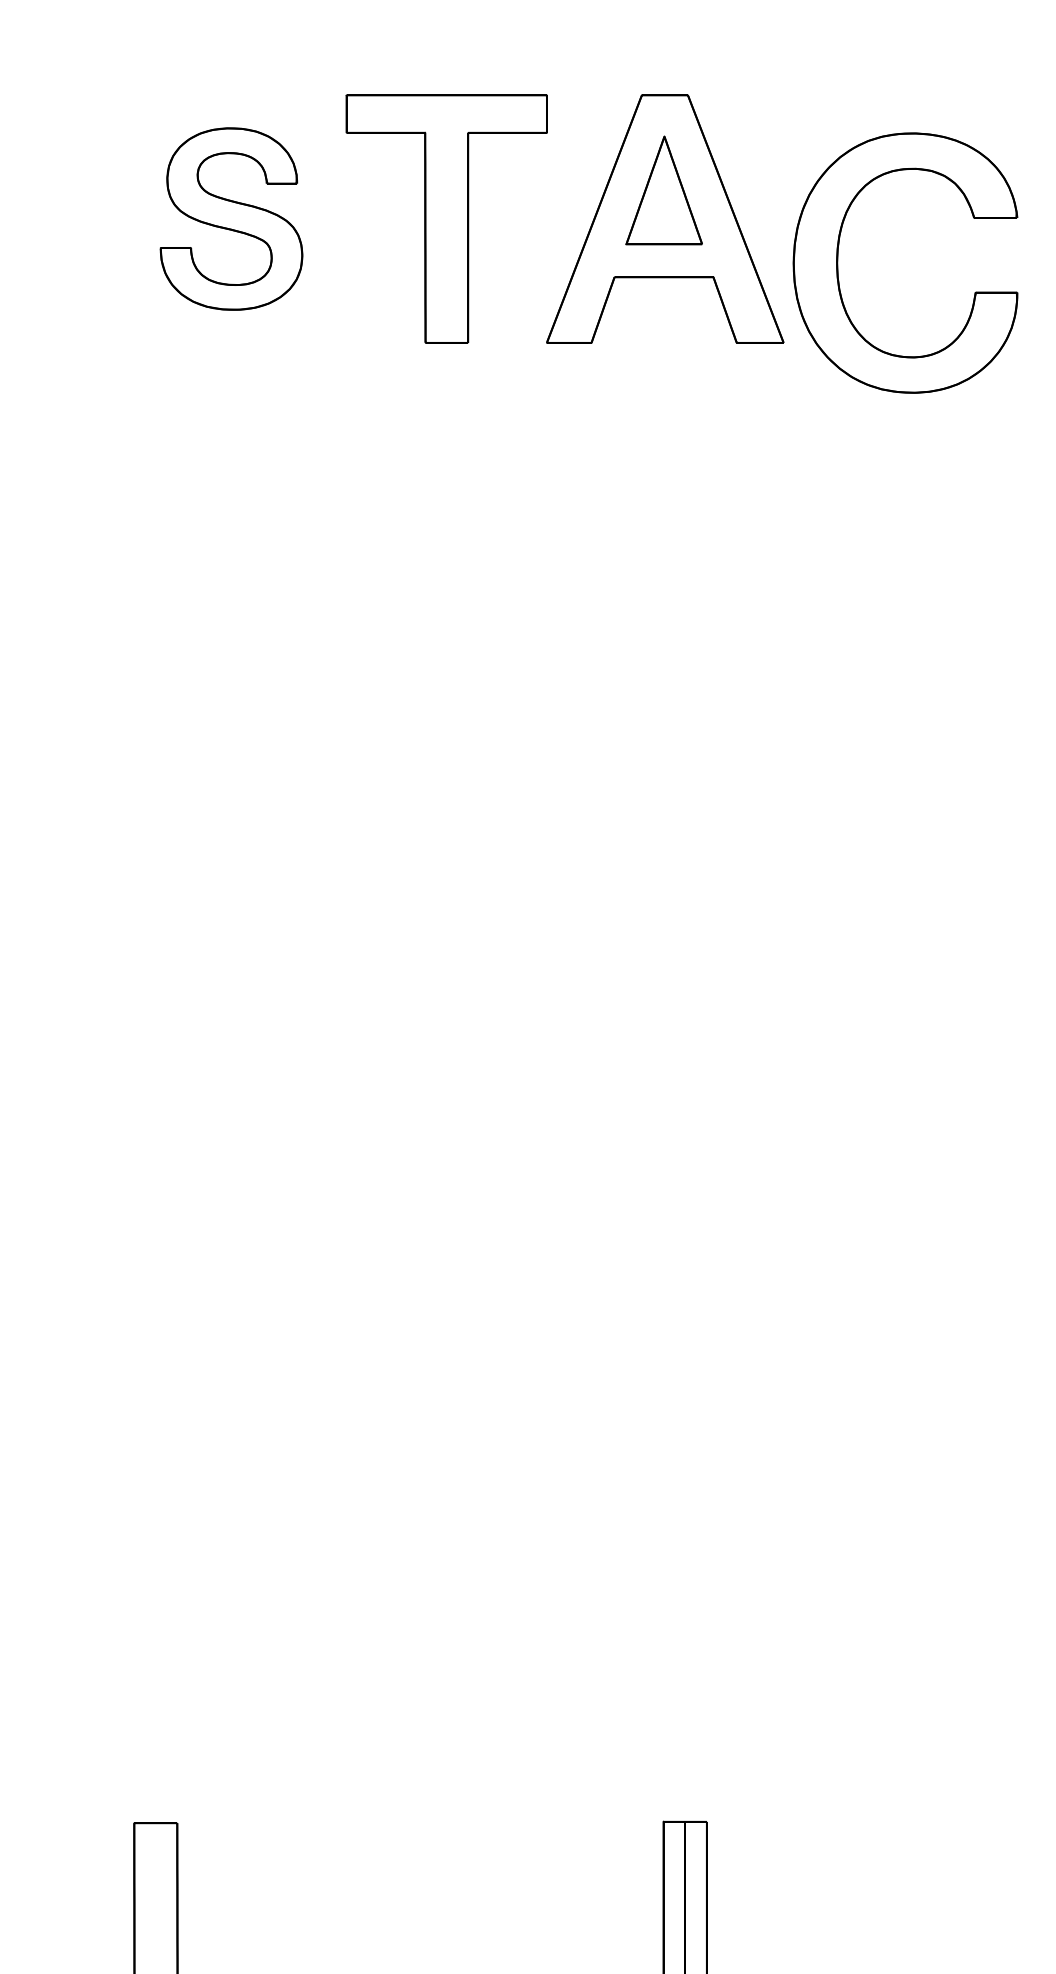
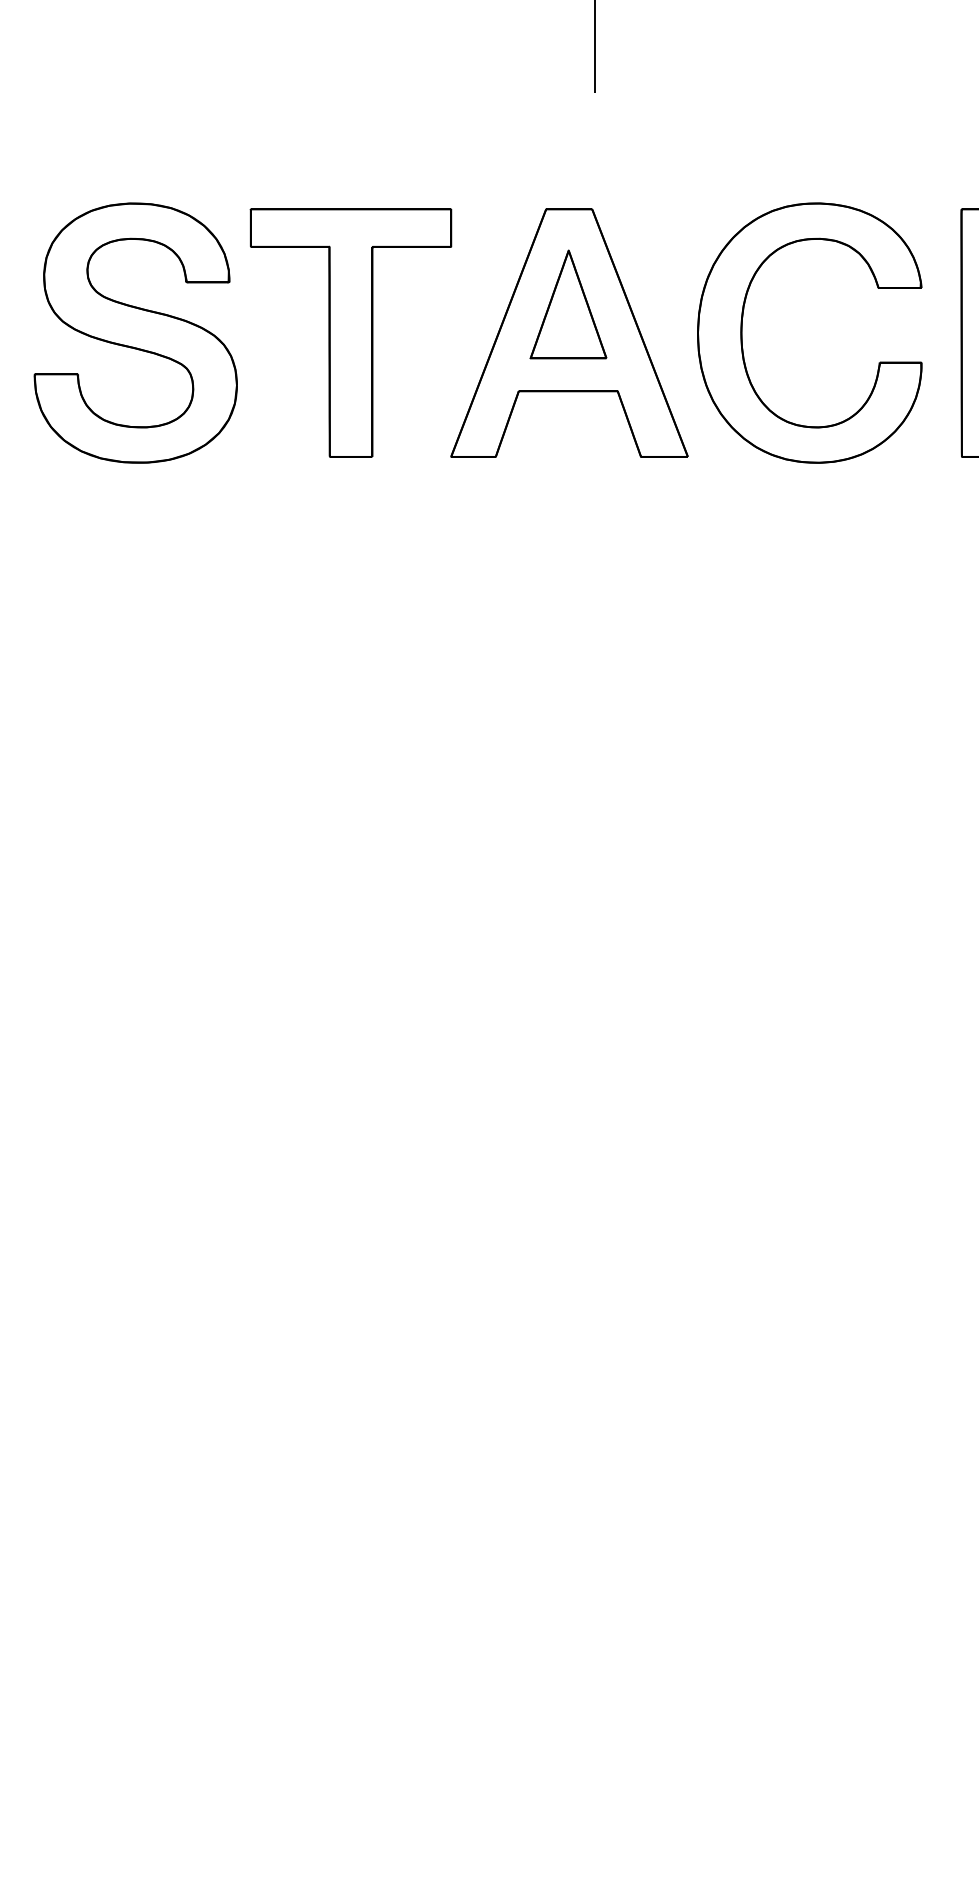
part: (231, 218) -> (135, 332), size x1.43
part: (838, 262) -> (742, 332), moved

